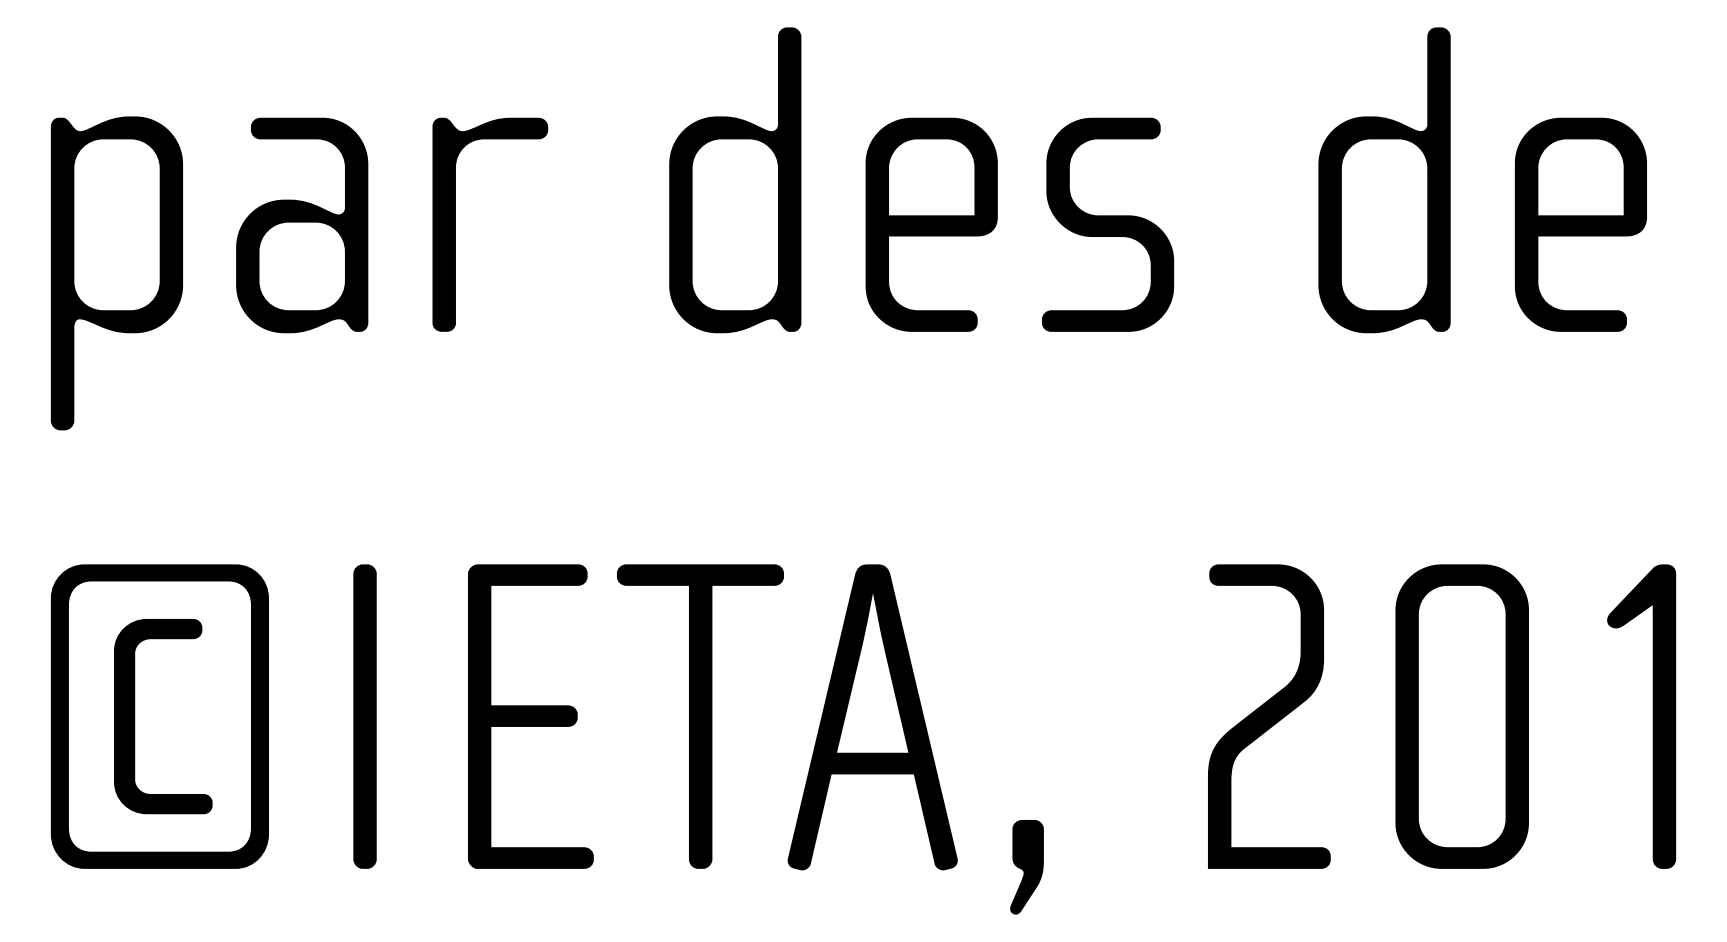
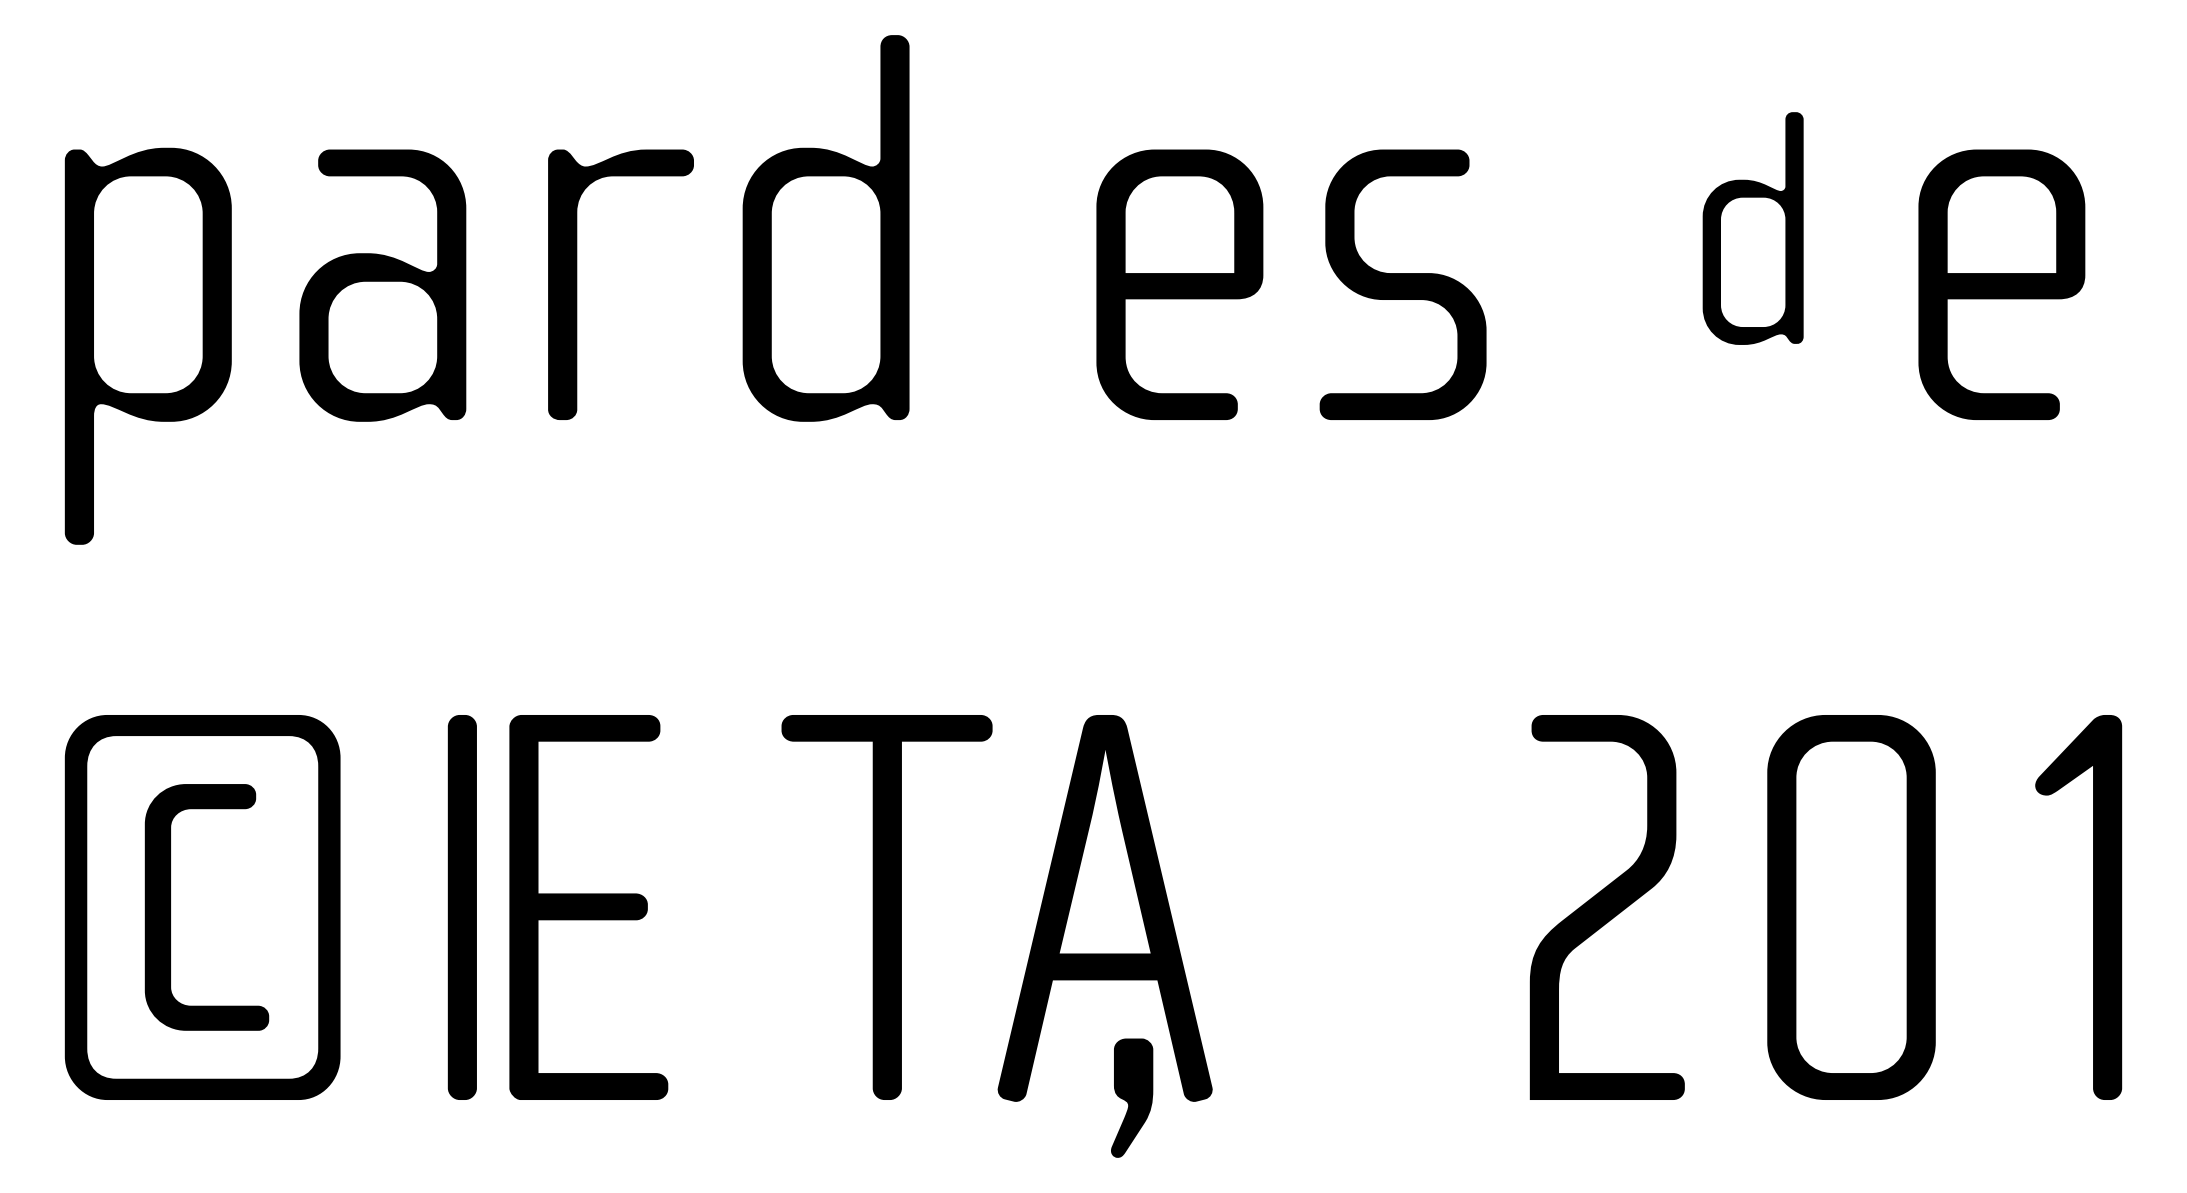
part: (735, 180) -> (826, 228), moved
part: (1384, 180) -> (1753, 228), size x0.6
part: (530, 716) -> (588, 907), moved
part: (1026, 867) -> (1131, 1098), moved

